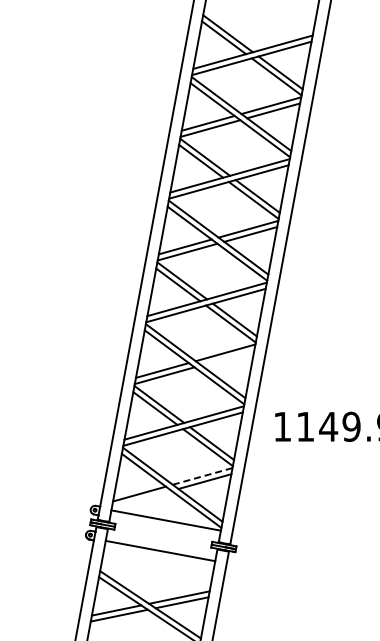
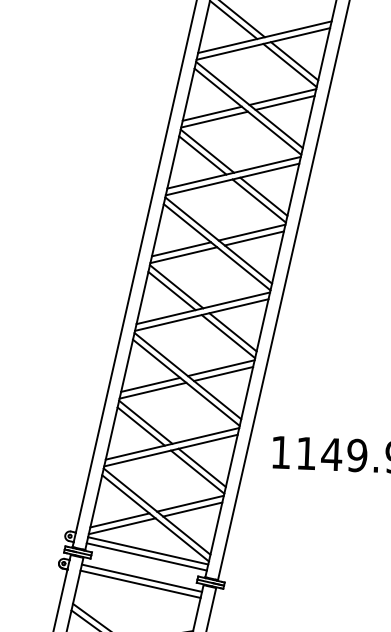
line: (227, 357) -> (223, 373), added
line: (202, 476) -> (190, 503), dashed -> solid
line: (141, 498) -> (121, 525), added
line: (164, 525) -> (146, 556), added
line: (161, 545) -> (141, 578), added

